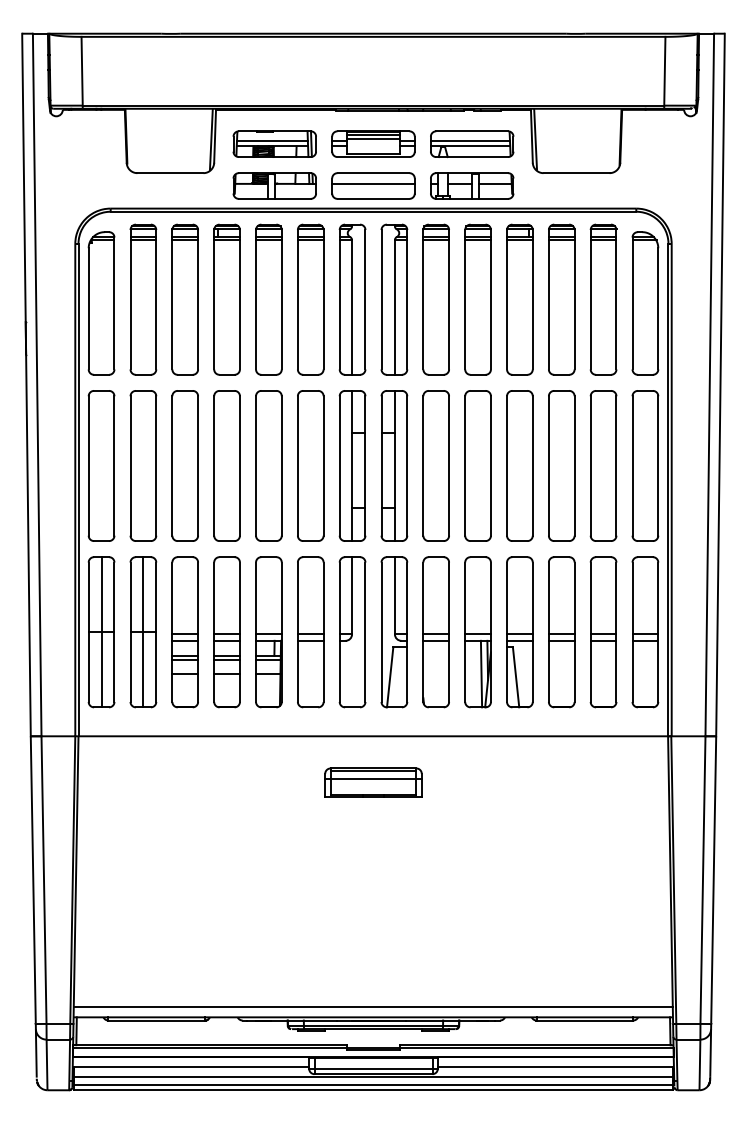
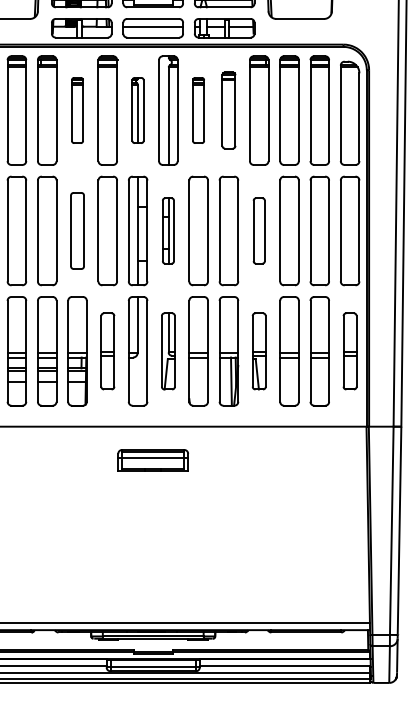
part: (268, 299) -> (77, 110), size x0.6
part: (352, 299) -> (138, 110), size x0.6
part: (435, 299) -> (198, 110), size x0.6
part: (477, 299) -> (228, 110), size x0.7
part: (268, 465) -> (77, 230), size x0.7
part: (394, 465) -> (168, 230), size x0.6
part: (519, 465) -> (258, 230), size x0.6
part: (310, 632) -> (107, 351), size x0.7
part: (394, 632) -> (168, 351), size x0.7
part: (519, 632) -> (258, 351), size x0.7
part: (645, 632) -> (350, 351), size x0.7

